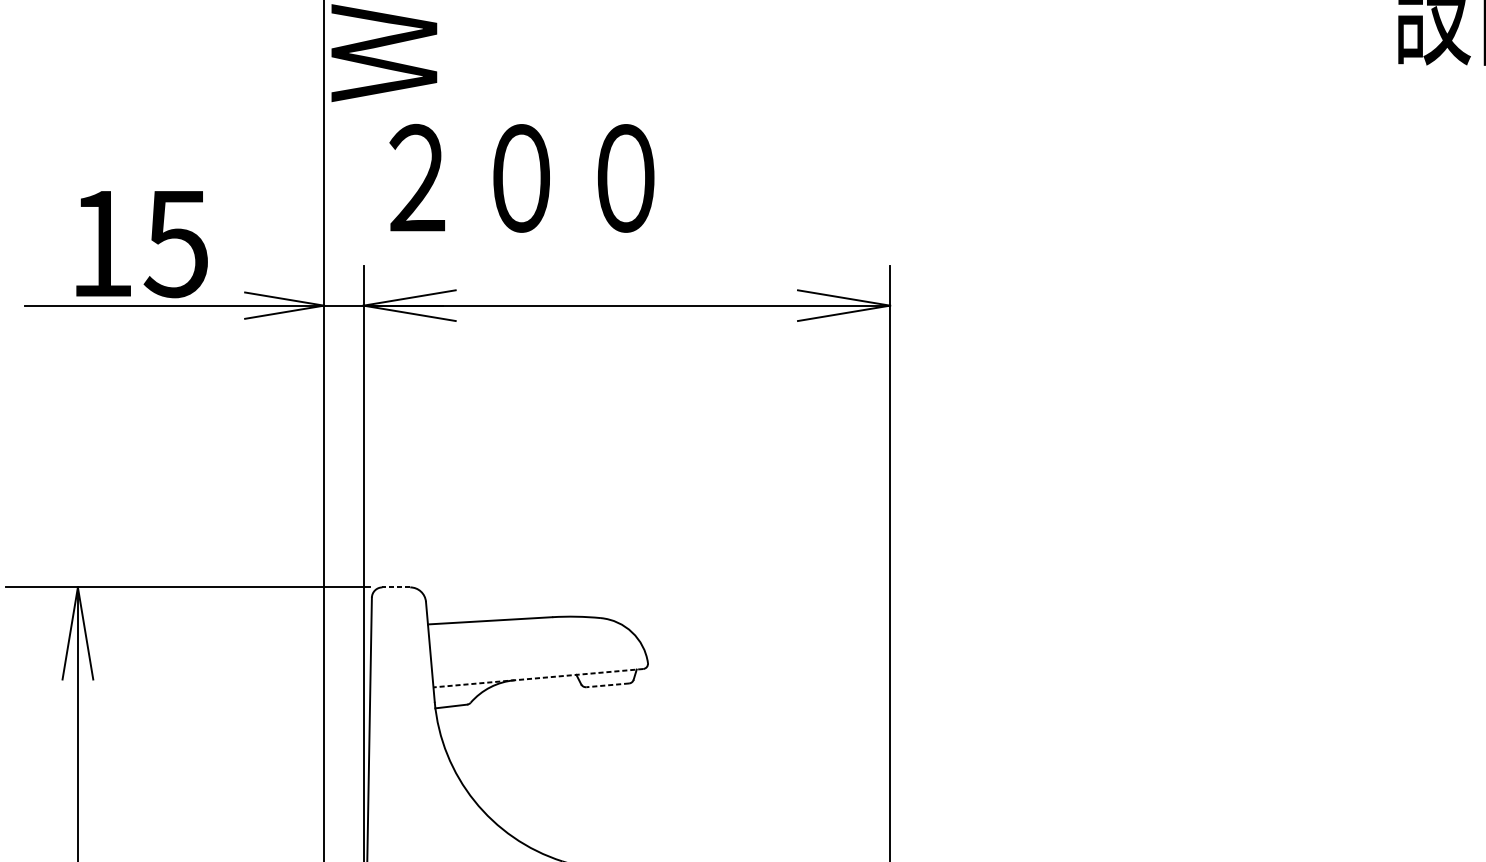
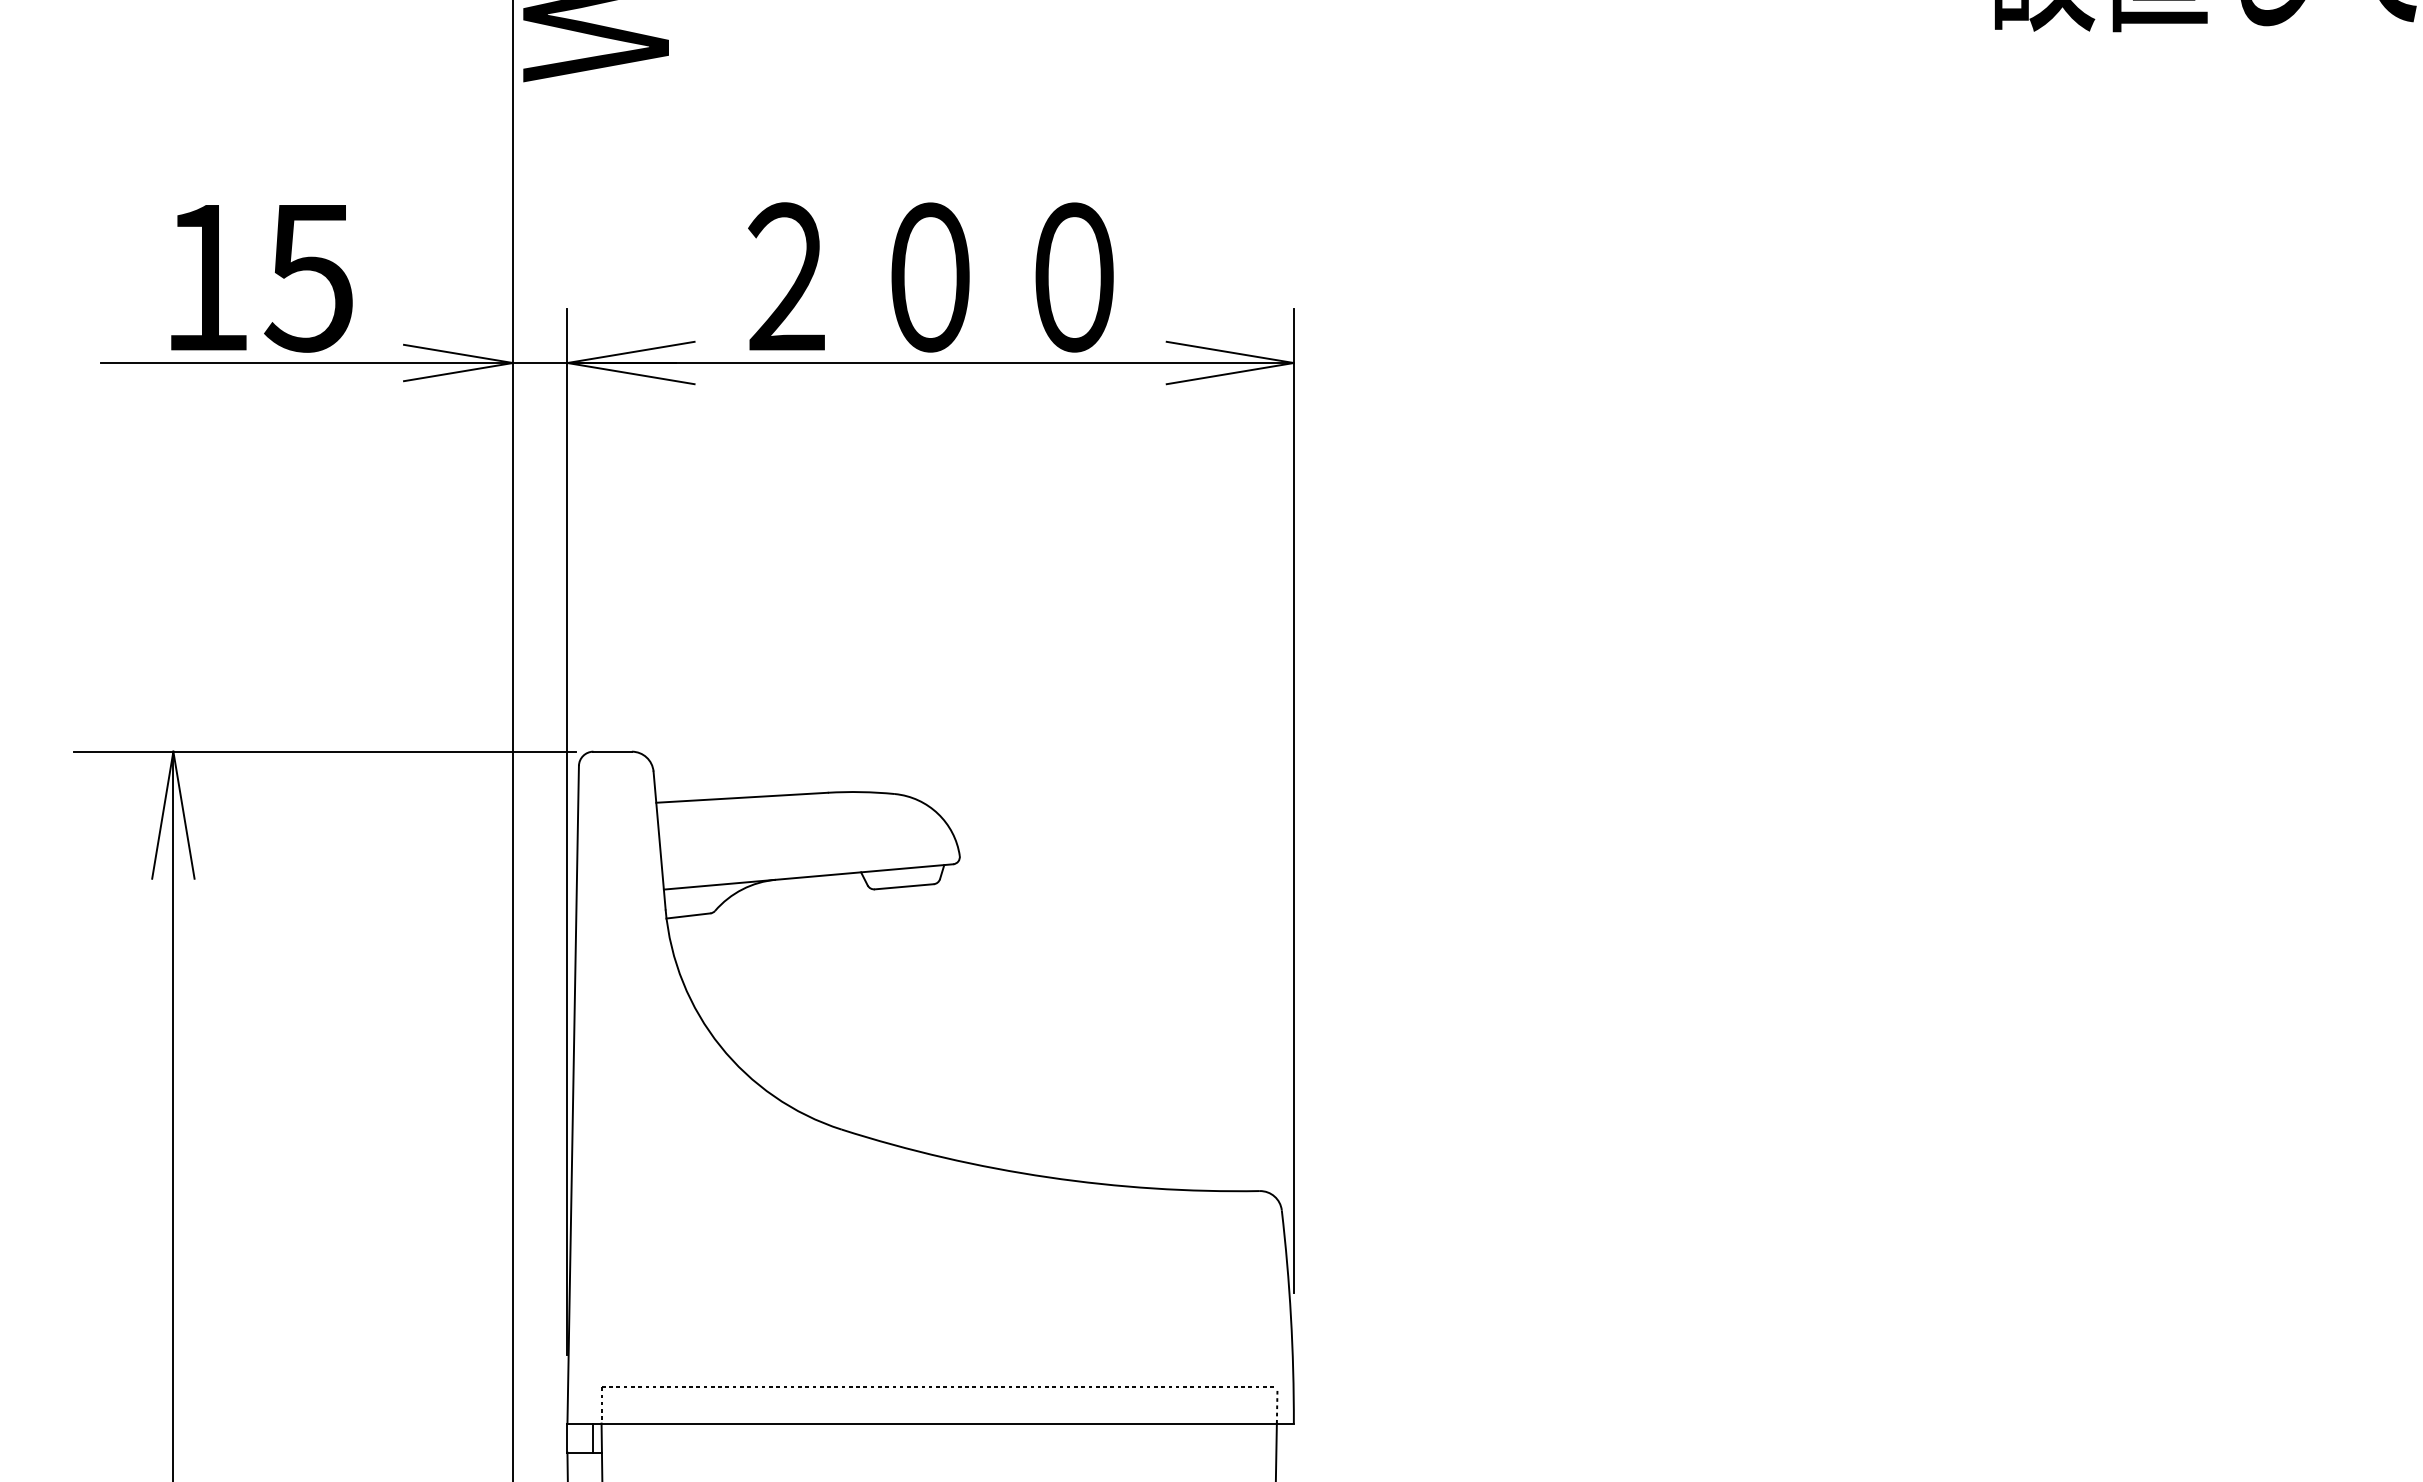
text: (521, 178) -> (930, 277), moved
line: (396, 587) -> (612, 751), dashed -> solid
line: (538, 677) -> (808, 876), dashed -> solid
line: (607, 685) -> (904, 886), dashed -> solid

